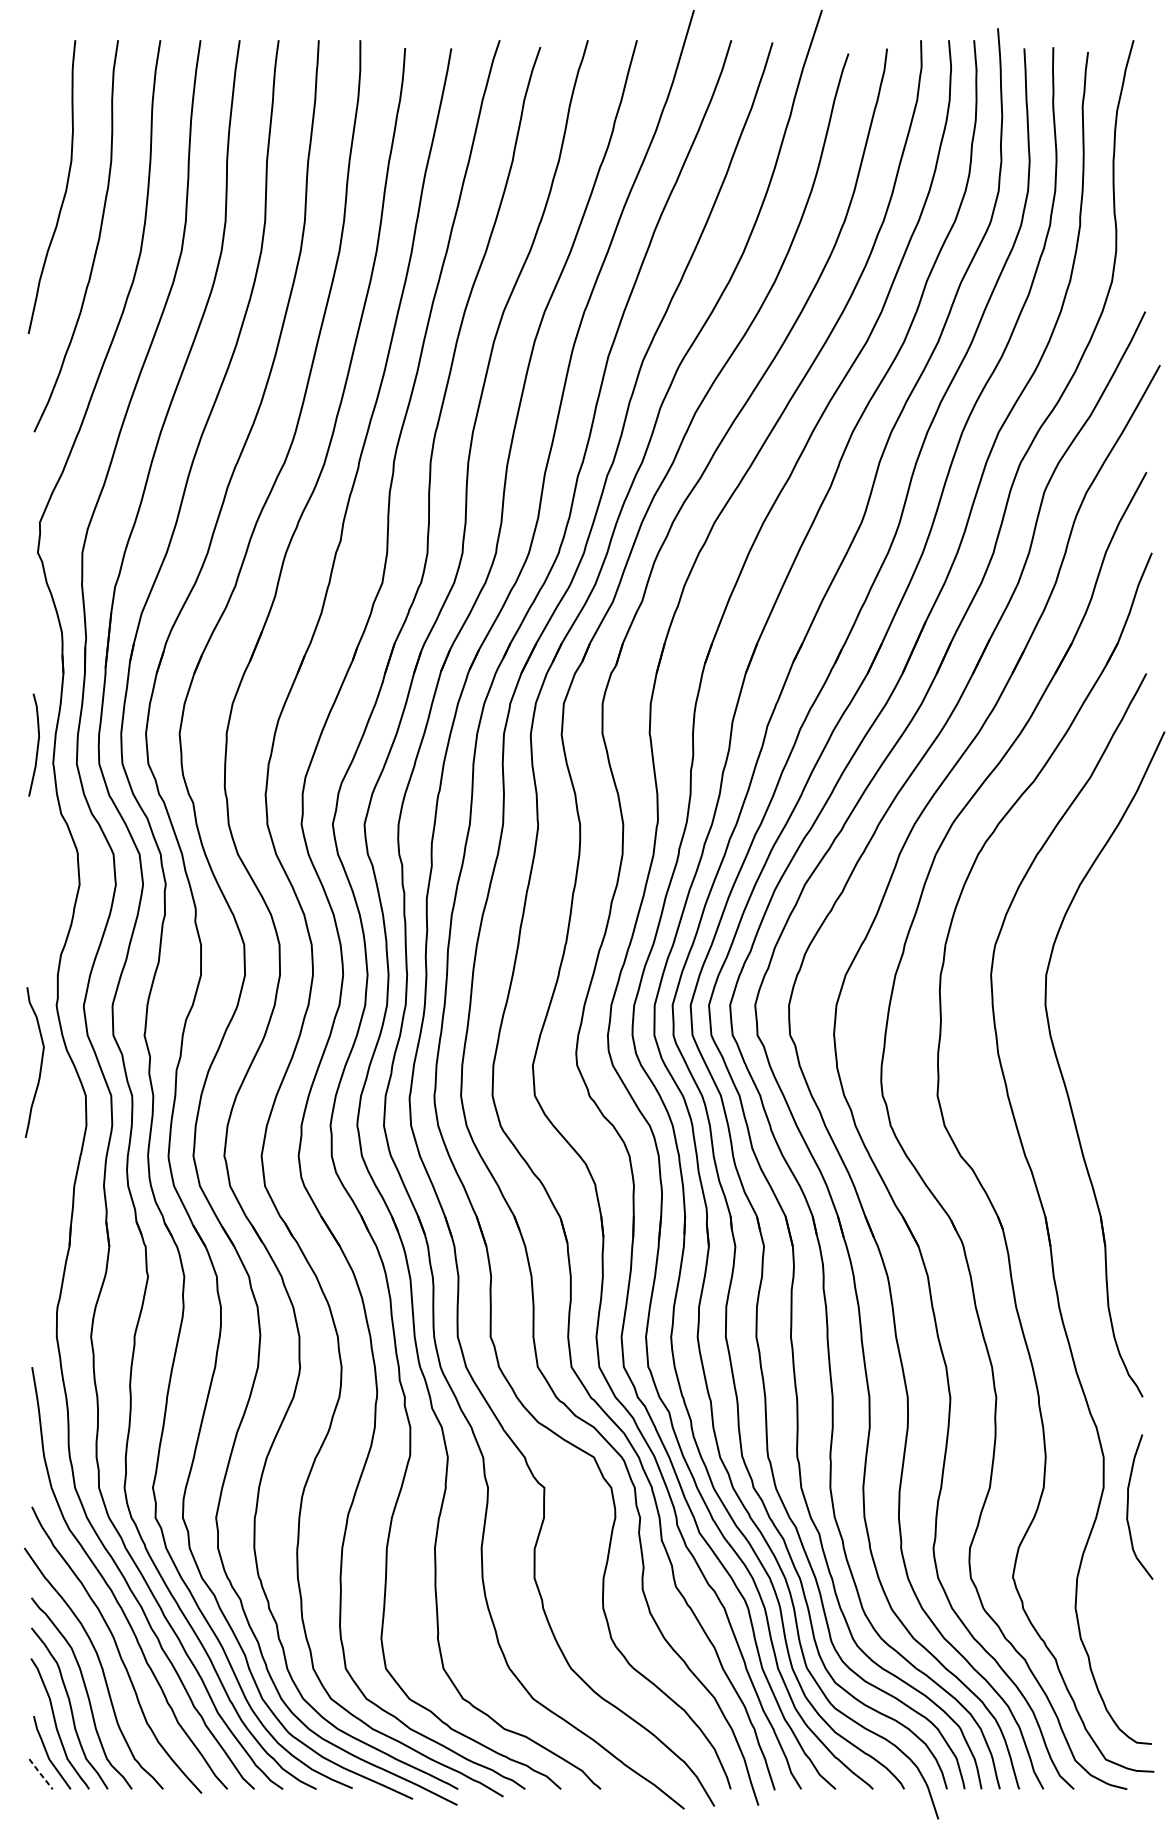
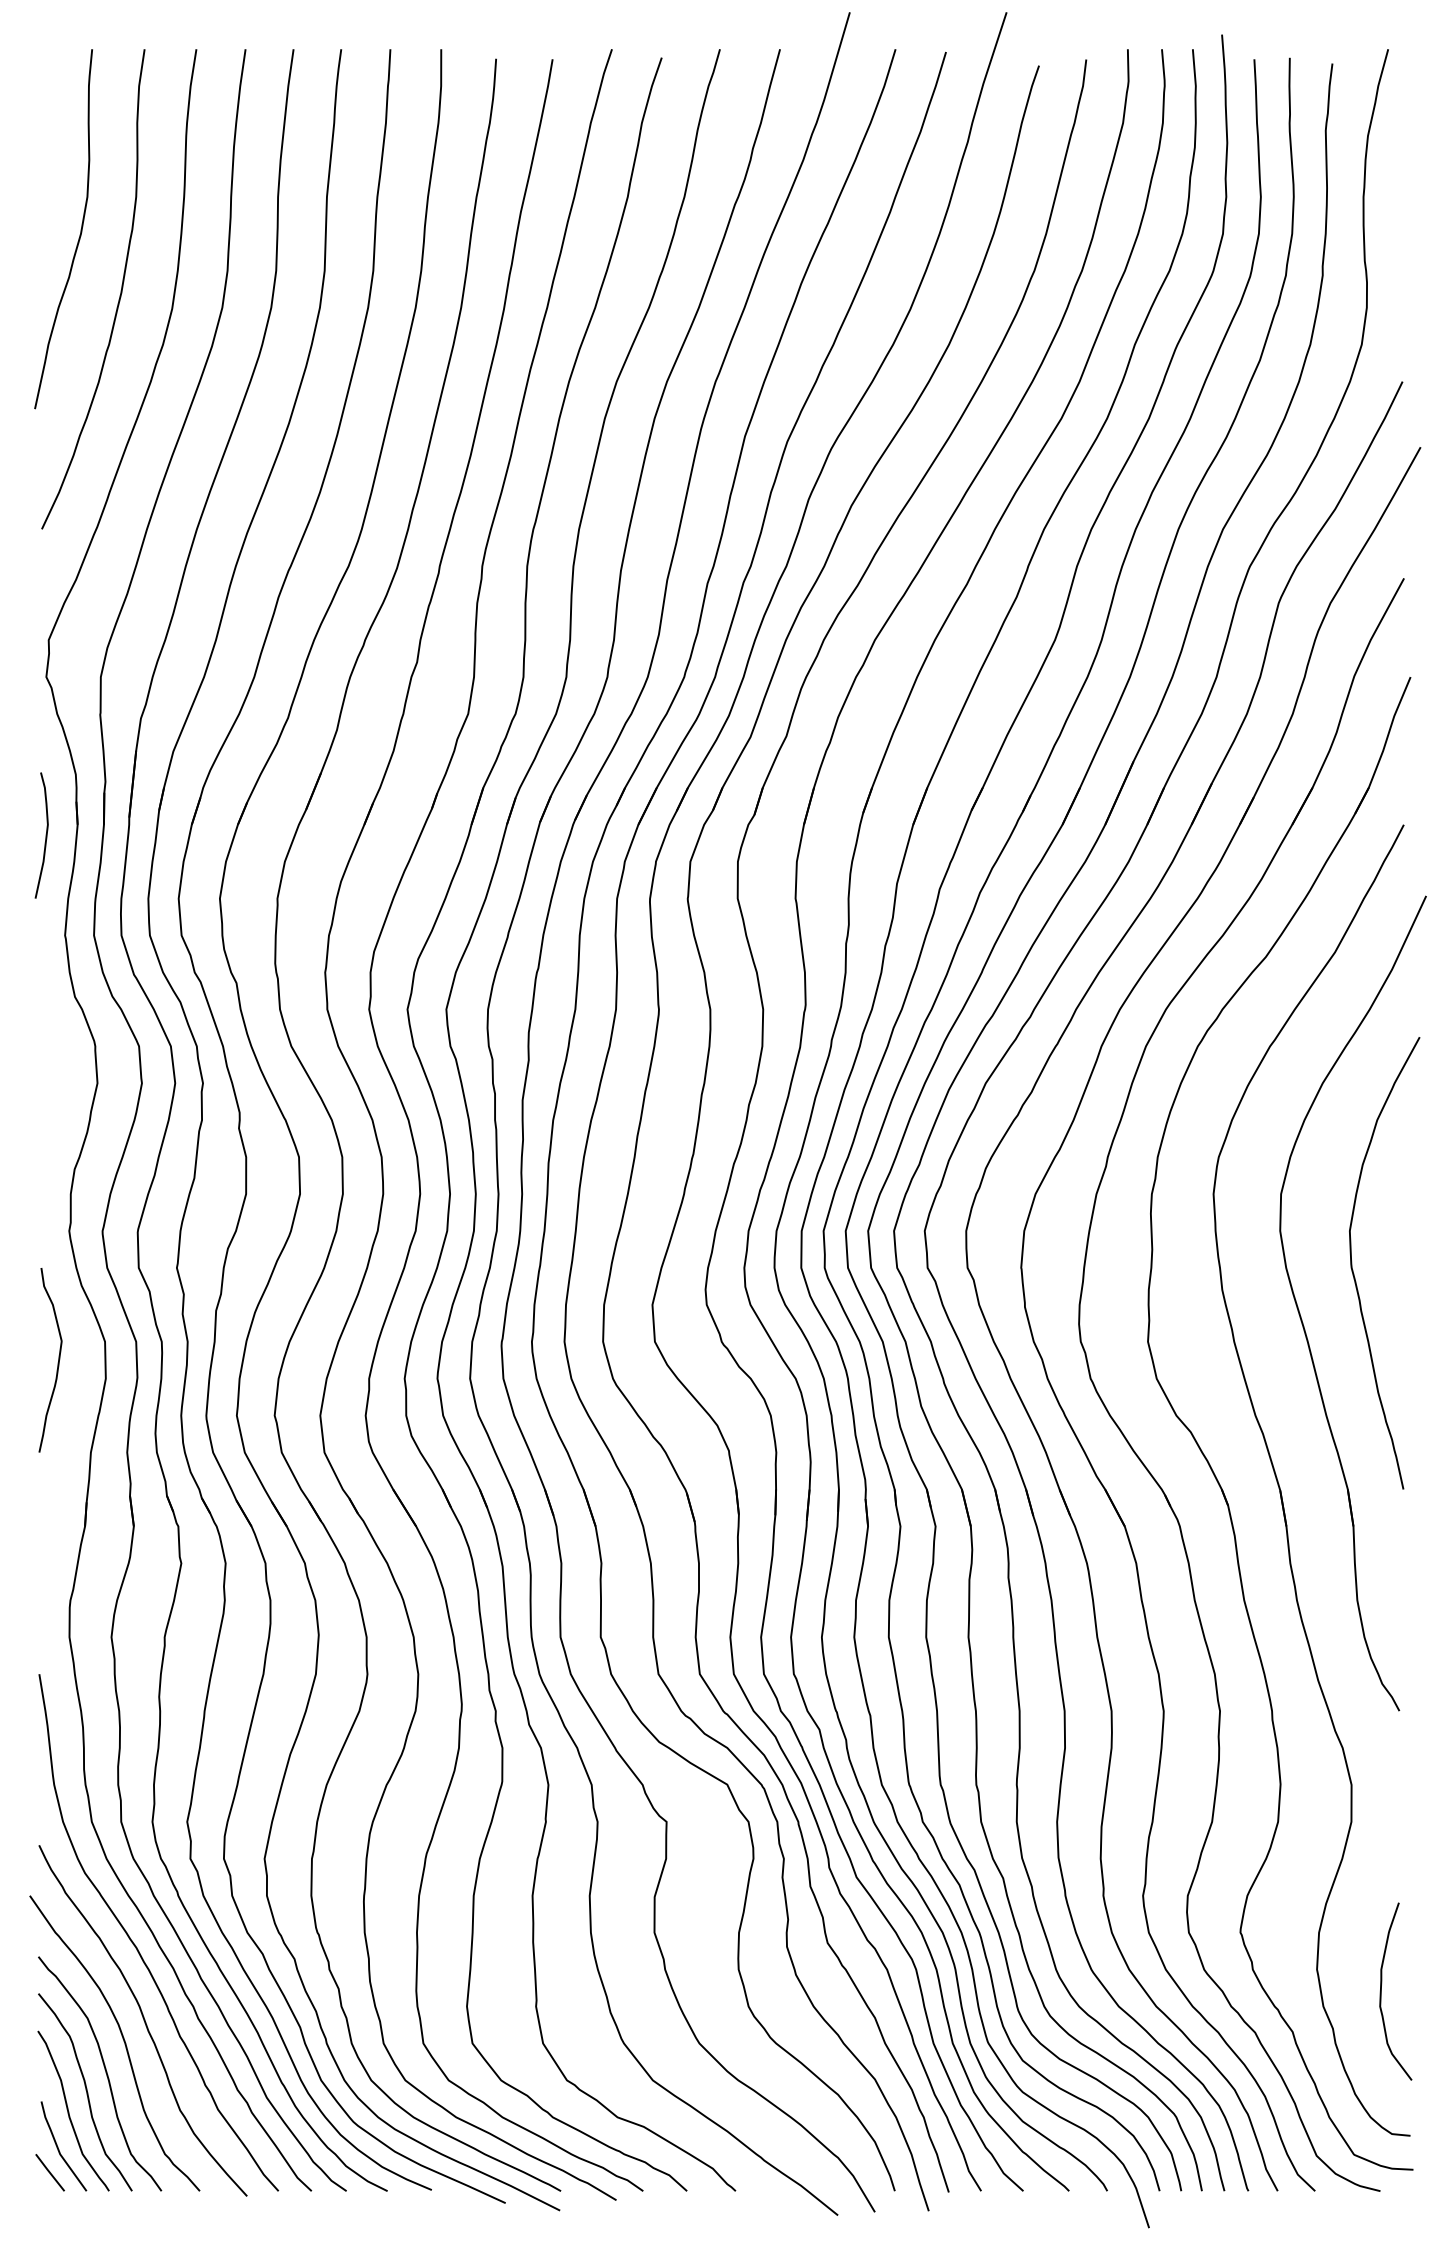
curve: (37, 745) -> (45, 835), moved
curve: (1106, 1039) -> (1354, 1273), added
curve: (40, 1064) -> (57, 1362), moved
curve: (1128, 1507) -> (1381, 1991), moved
line: (40, 1774) -> (49, 2172), dashed -> solid

